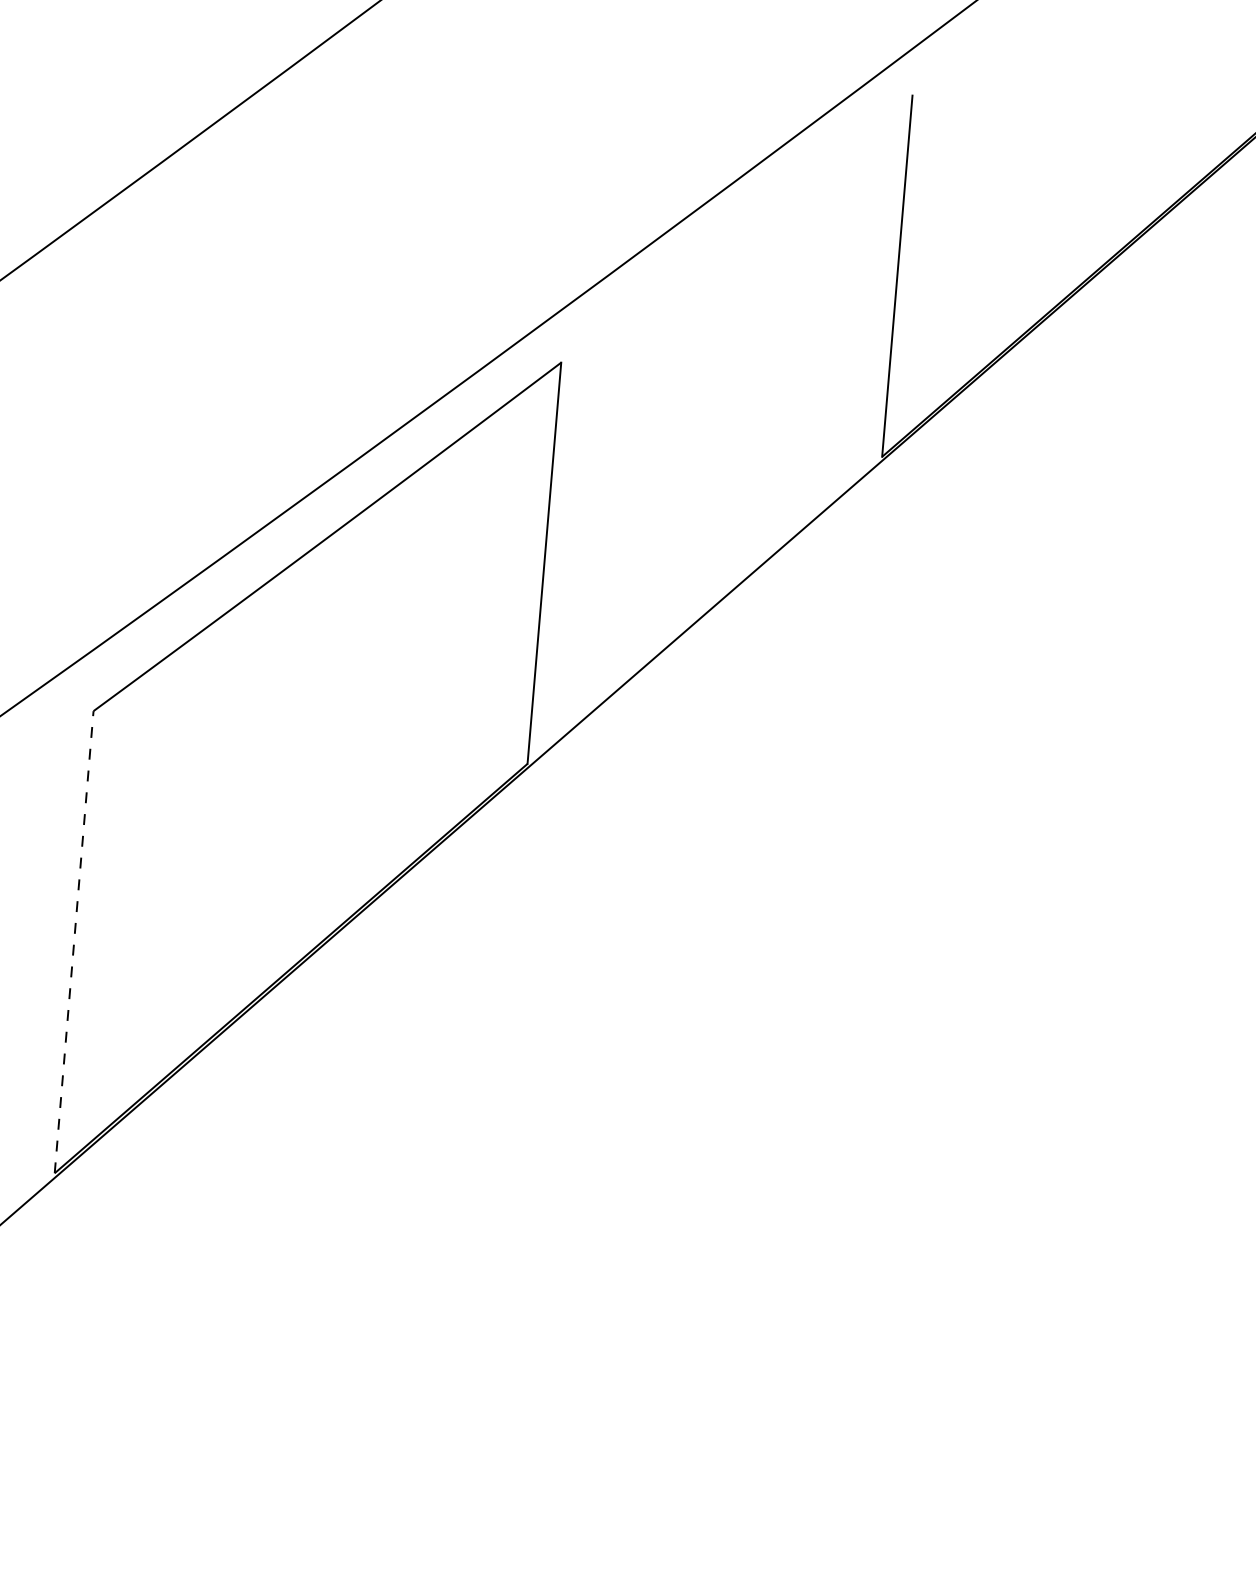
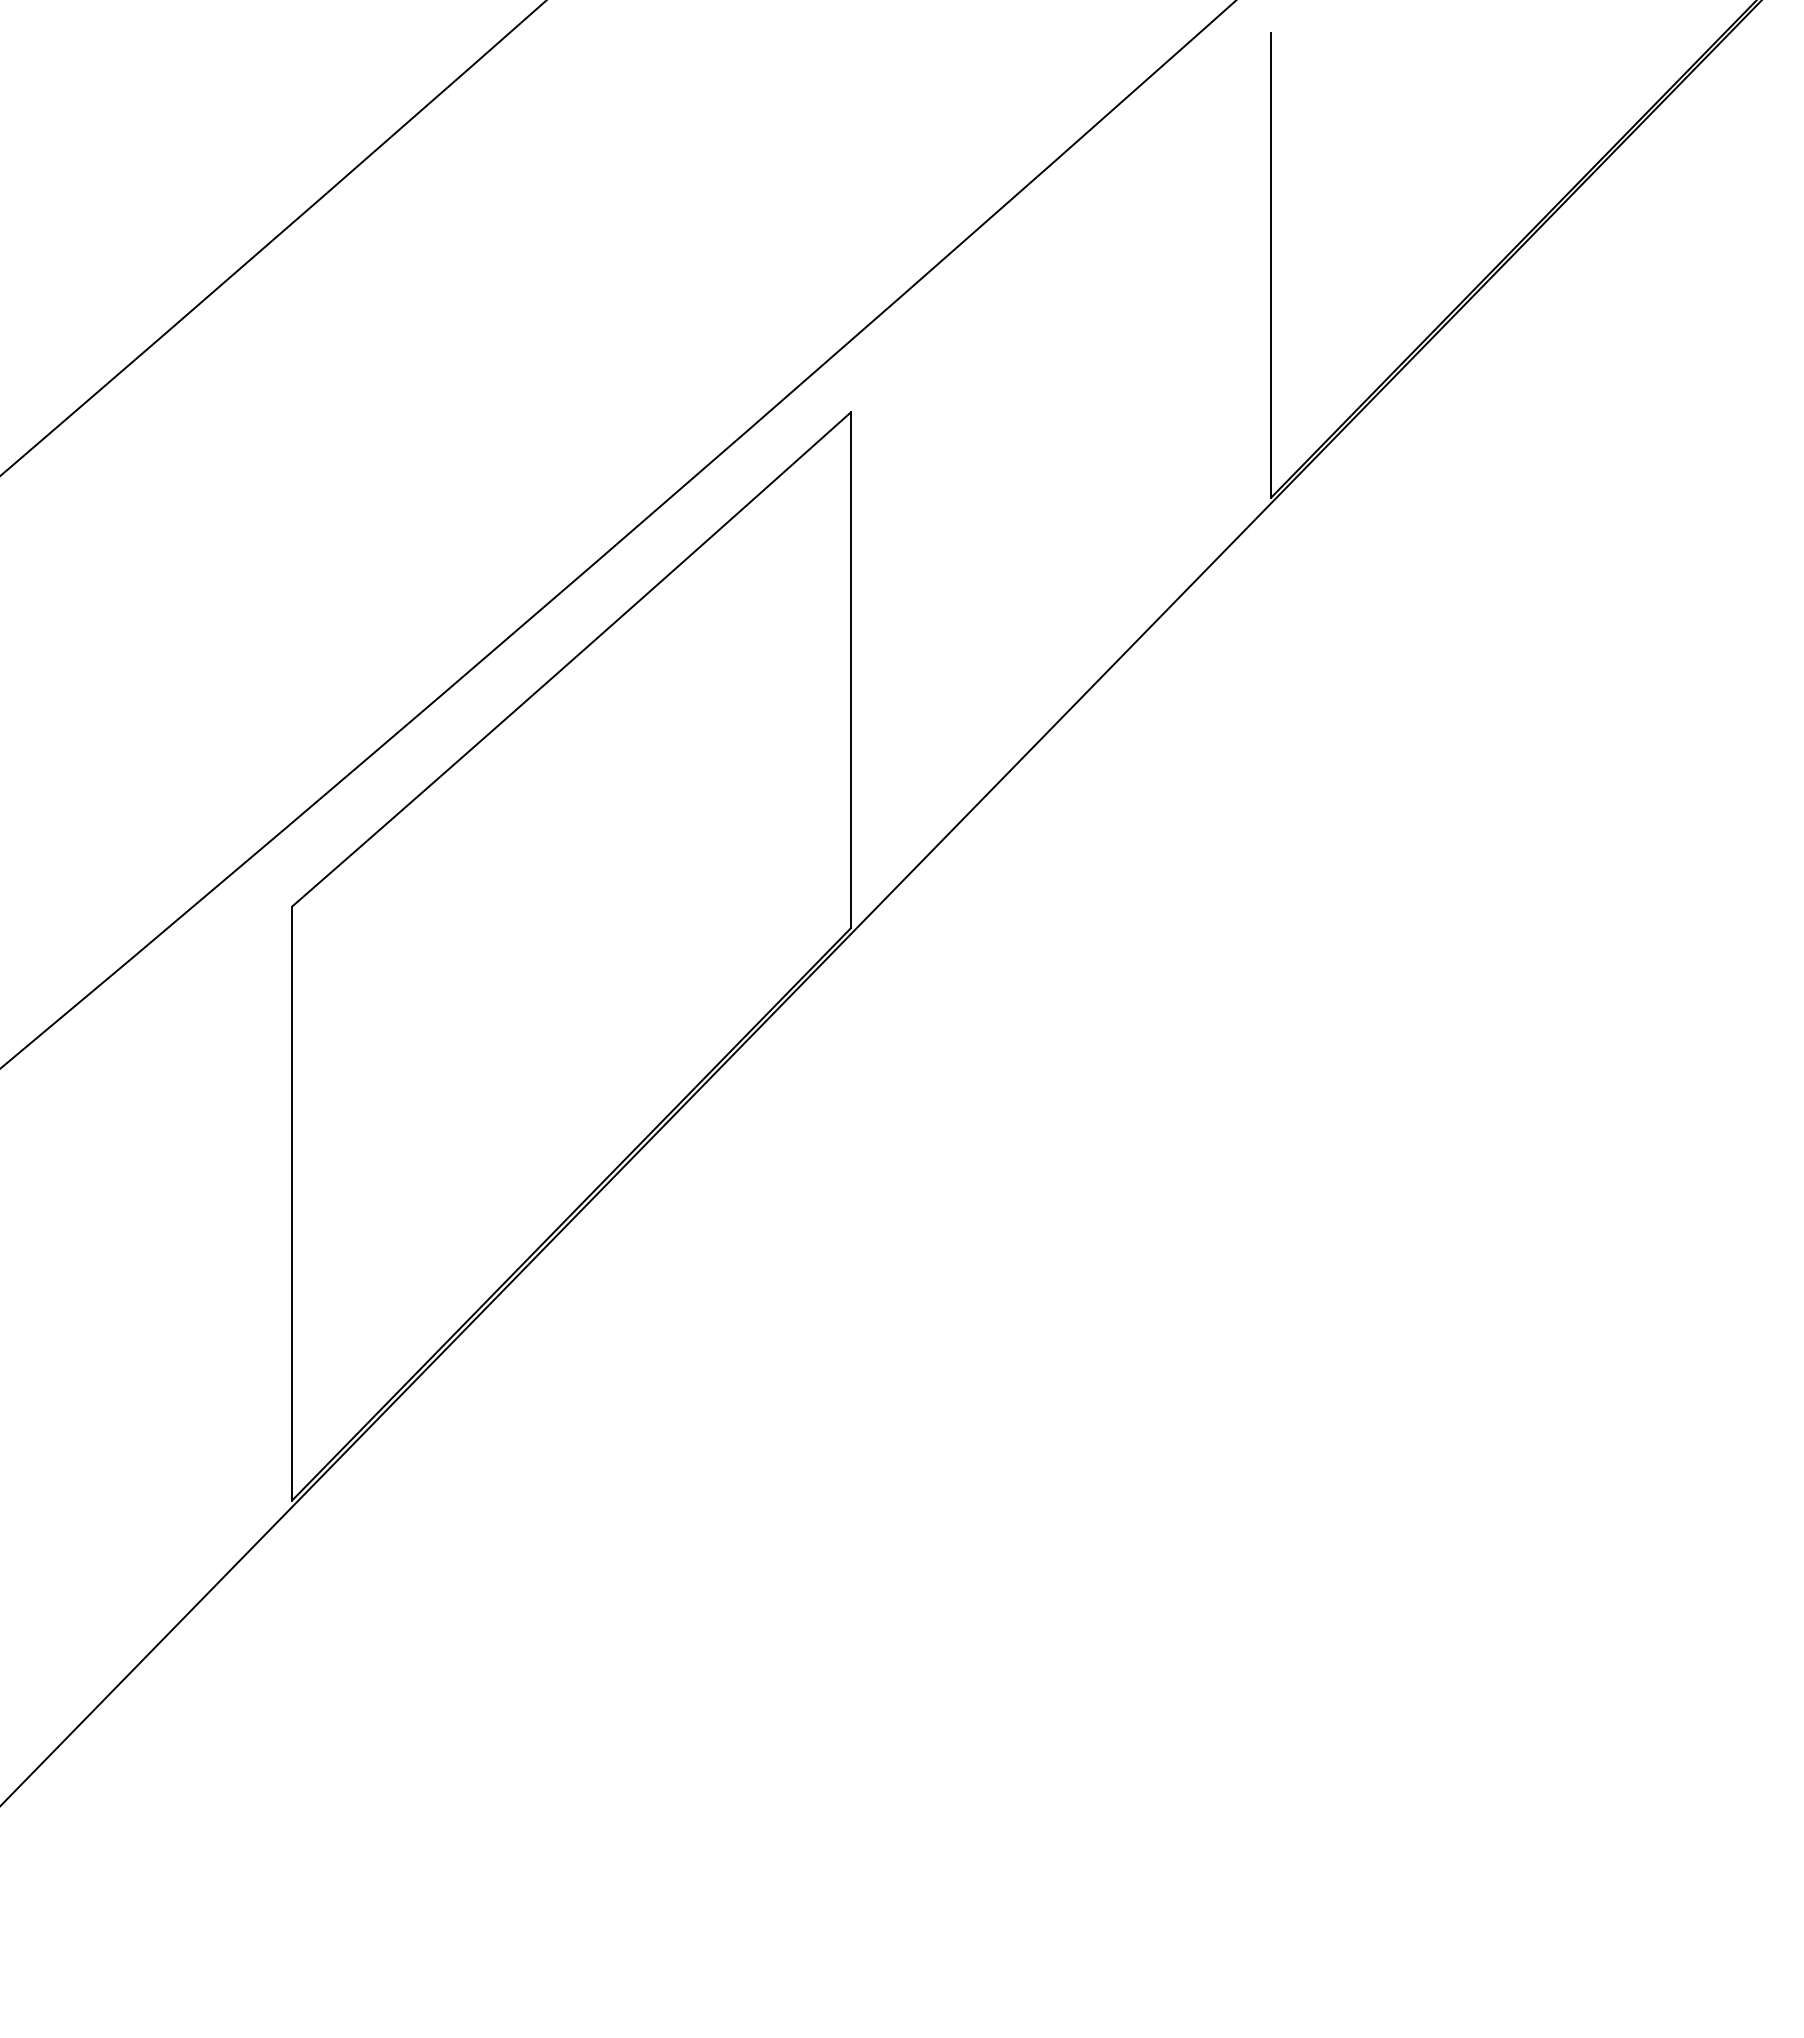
line: (73, 941) -> (291, 1203), dashed -> solid

